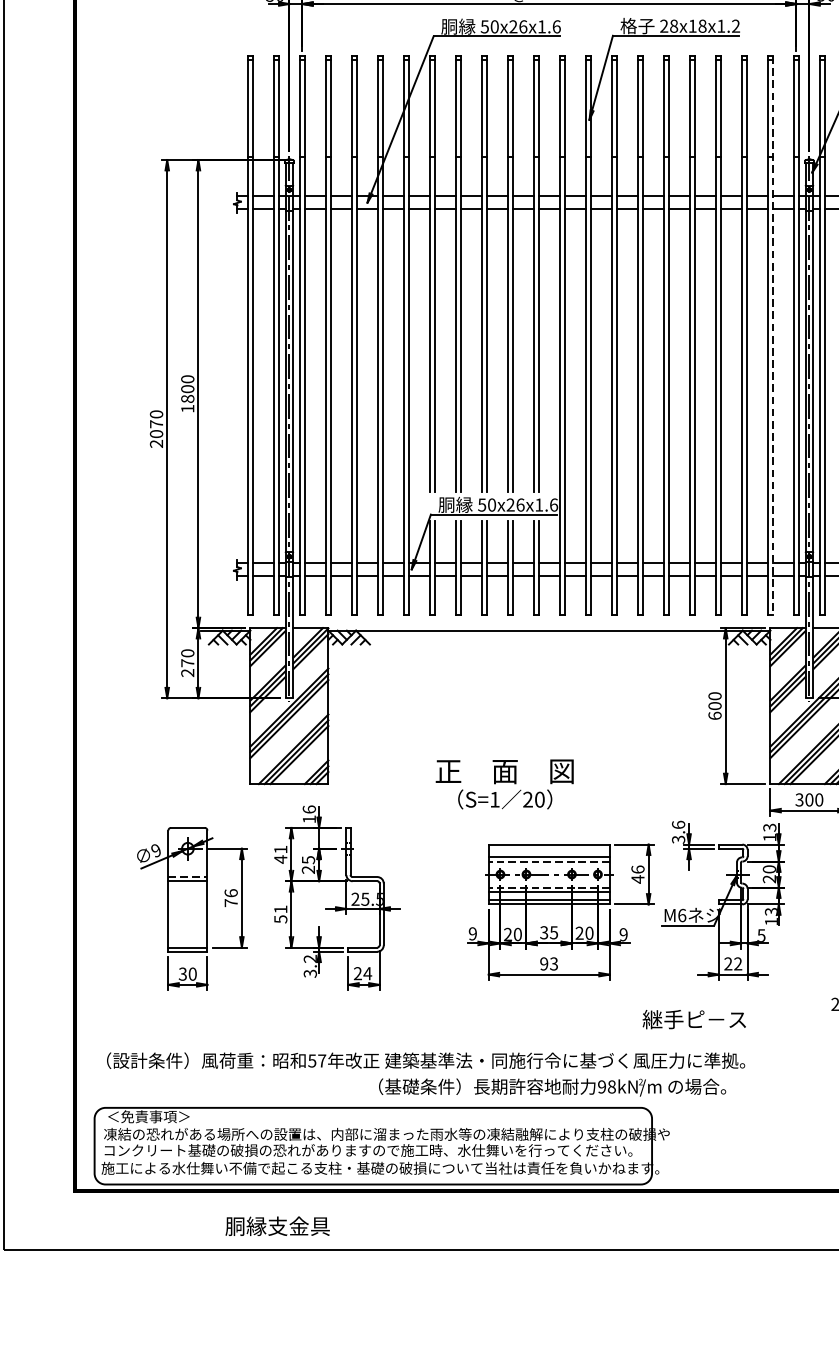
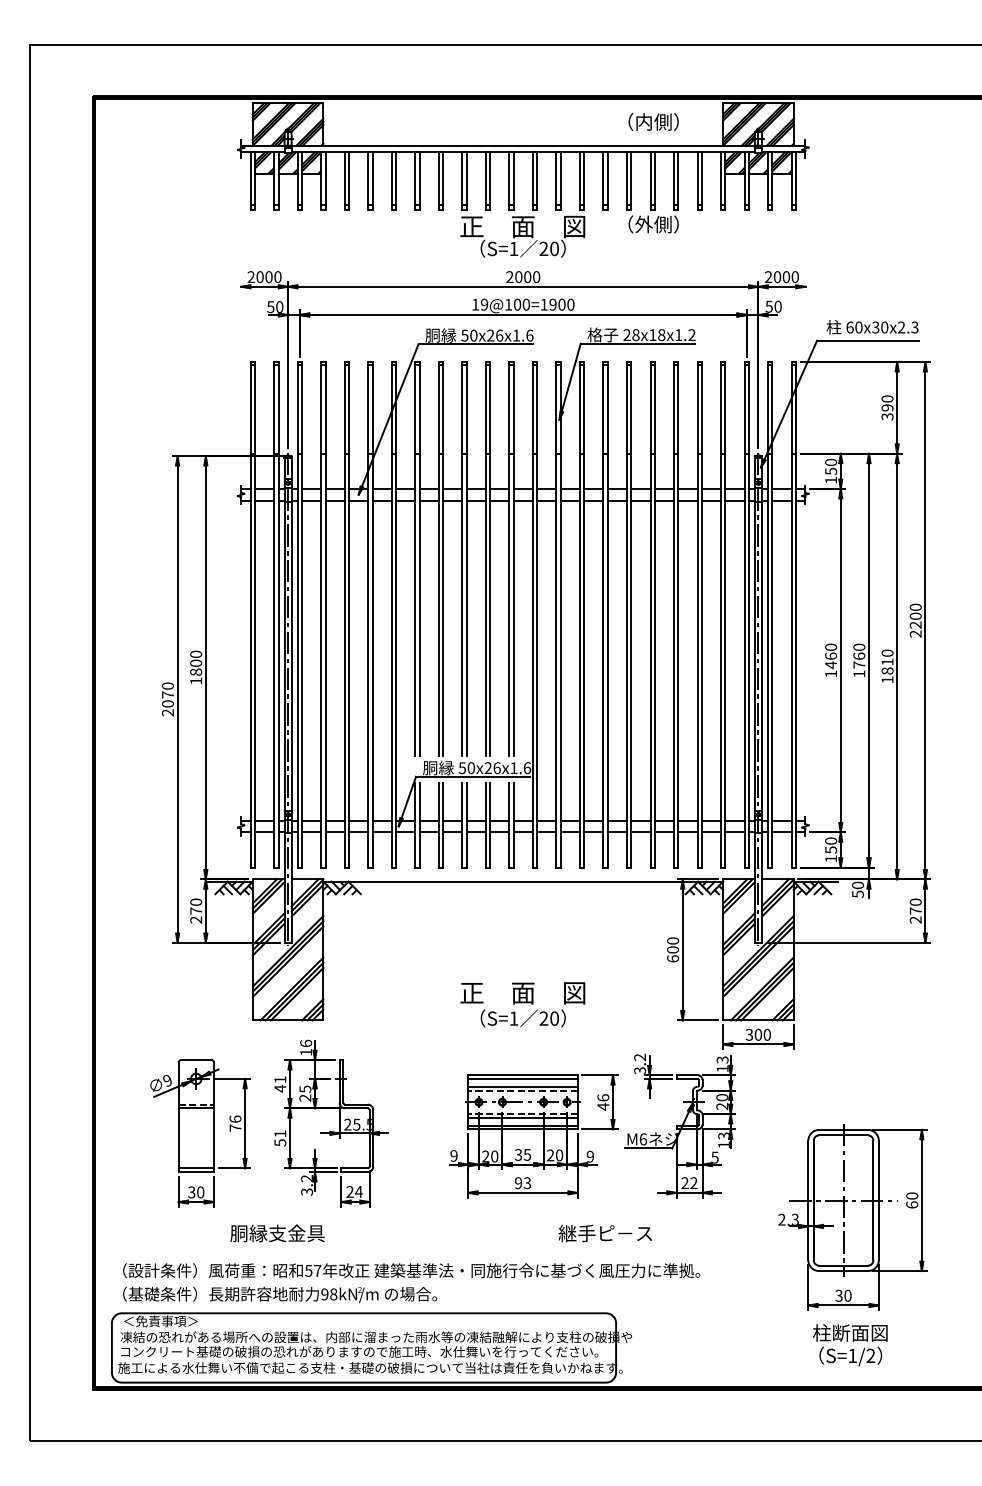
line: (773, 335) -> (725, 614), dashed -> solid
text: (504, 784) -> (522, 1004), moved
text: (679, 825) -> (640, 1057), 3.6 -> 3.2
line: (548, 849) -> (522, 1079), added
text: (693, 1019) -> (604, 1233), moved
text: (551, 1087) -> (279, 1294), moved
text: (277, 1226) -> (277, 1233), moved

